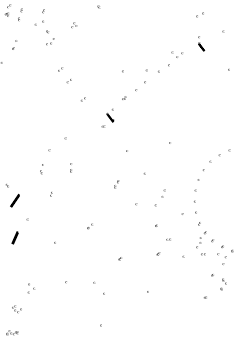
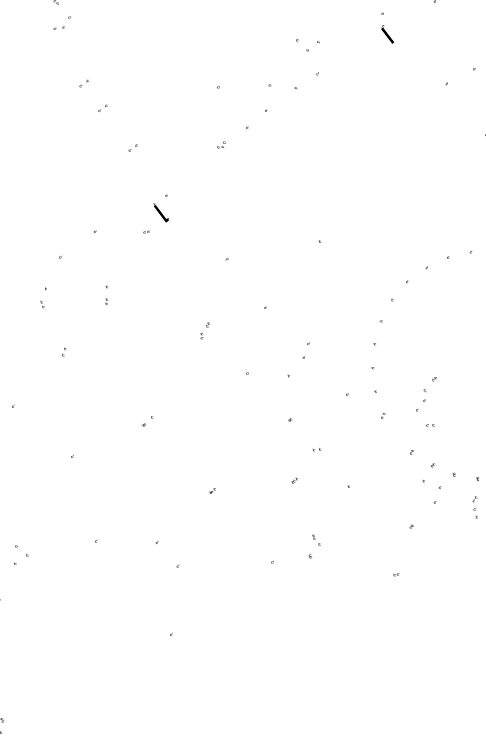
part: (177, 54) -> (307, 44), moved
part: (107, 117) -> (154, 212), moved
part: (201, 243) -> (426, 402), moved
part: (223, 284) -> (314, 546), moved

